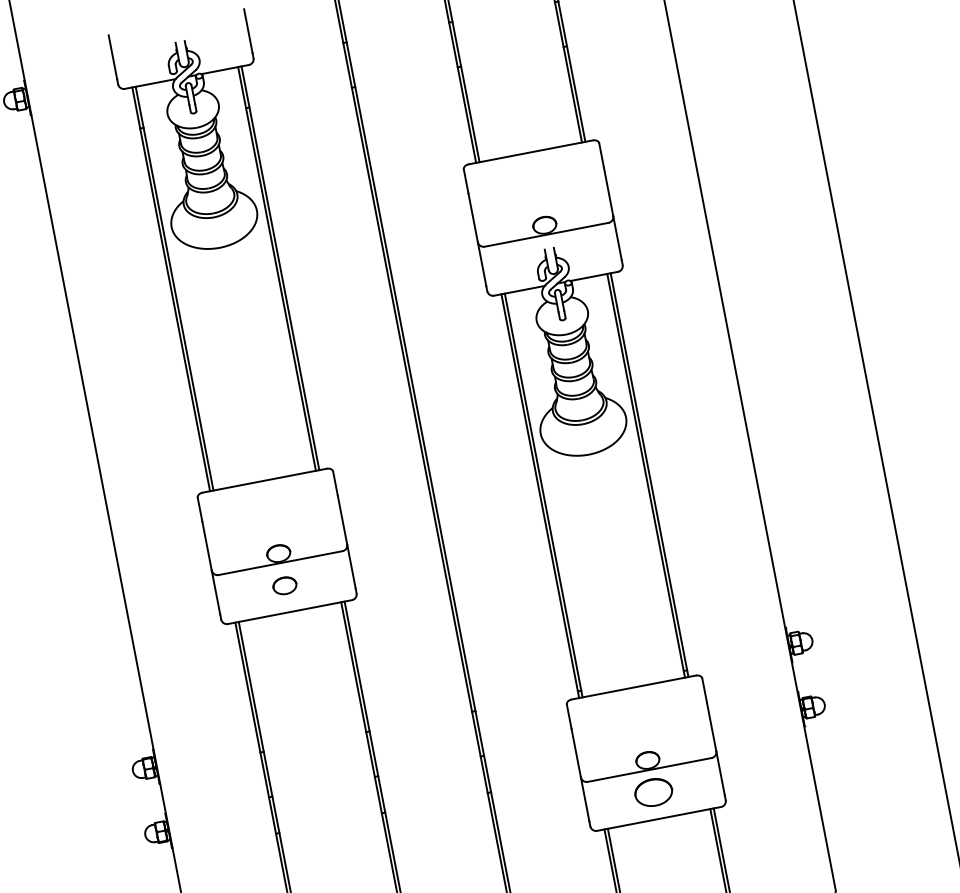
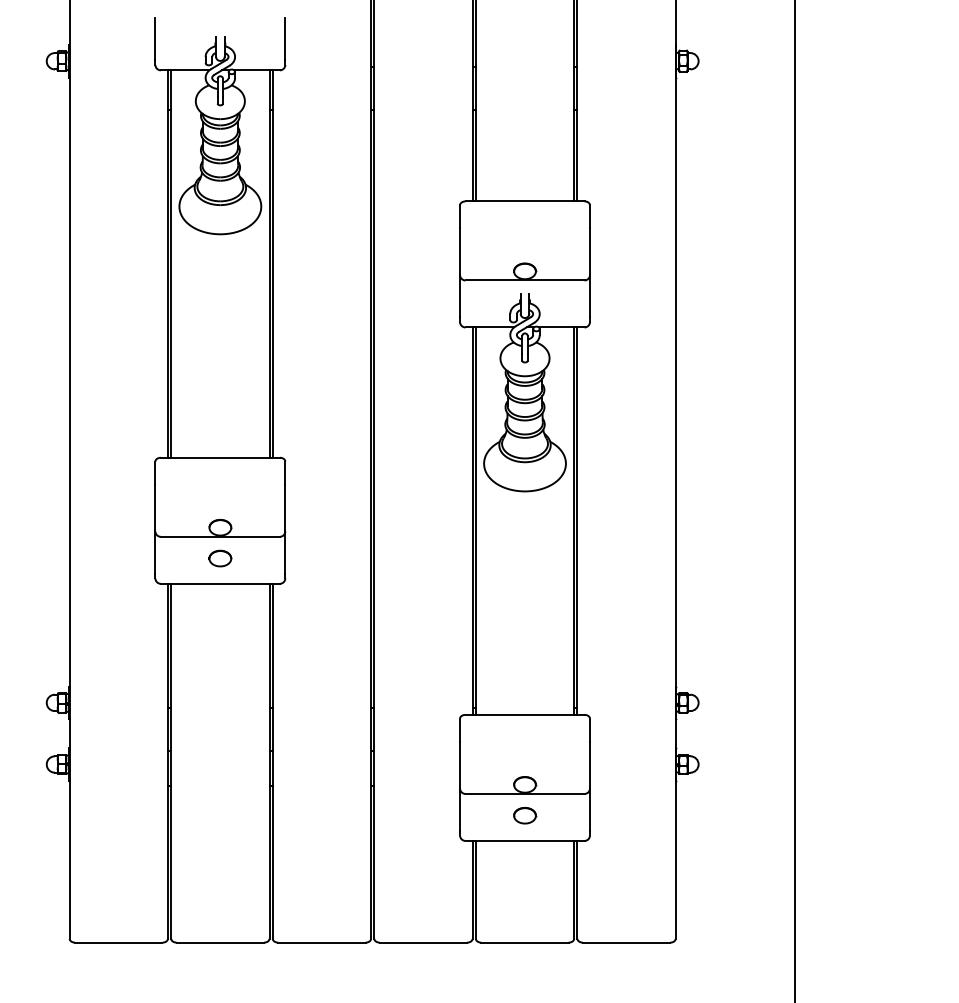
part: (654, 792) -> (525, 815), size x0.62

